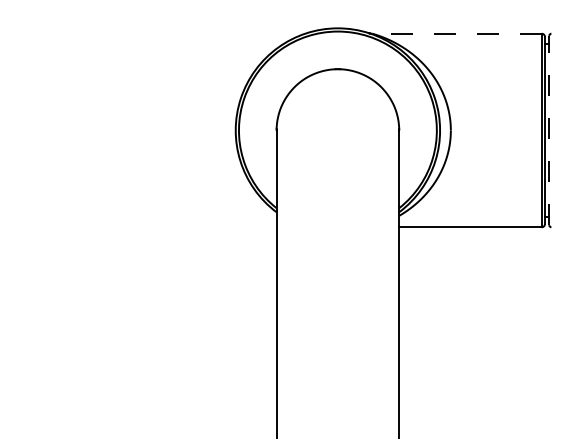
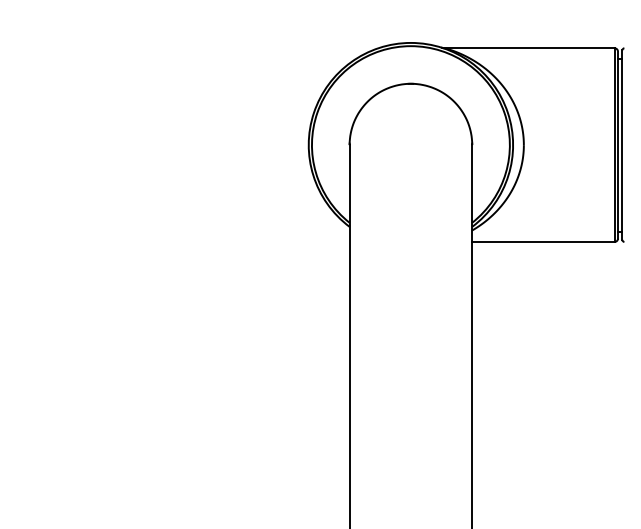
line: (457, 33) -> (530, 48), dashed -> solid
line: (549, 130) -> (622, 145), dashed -> solid

